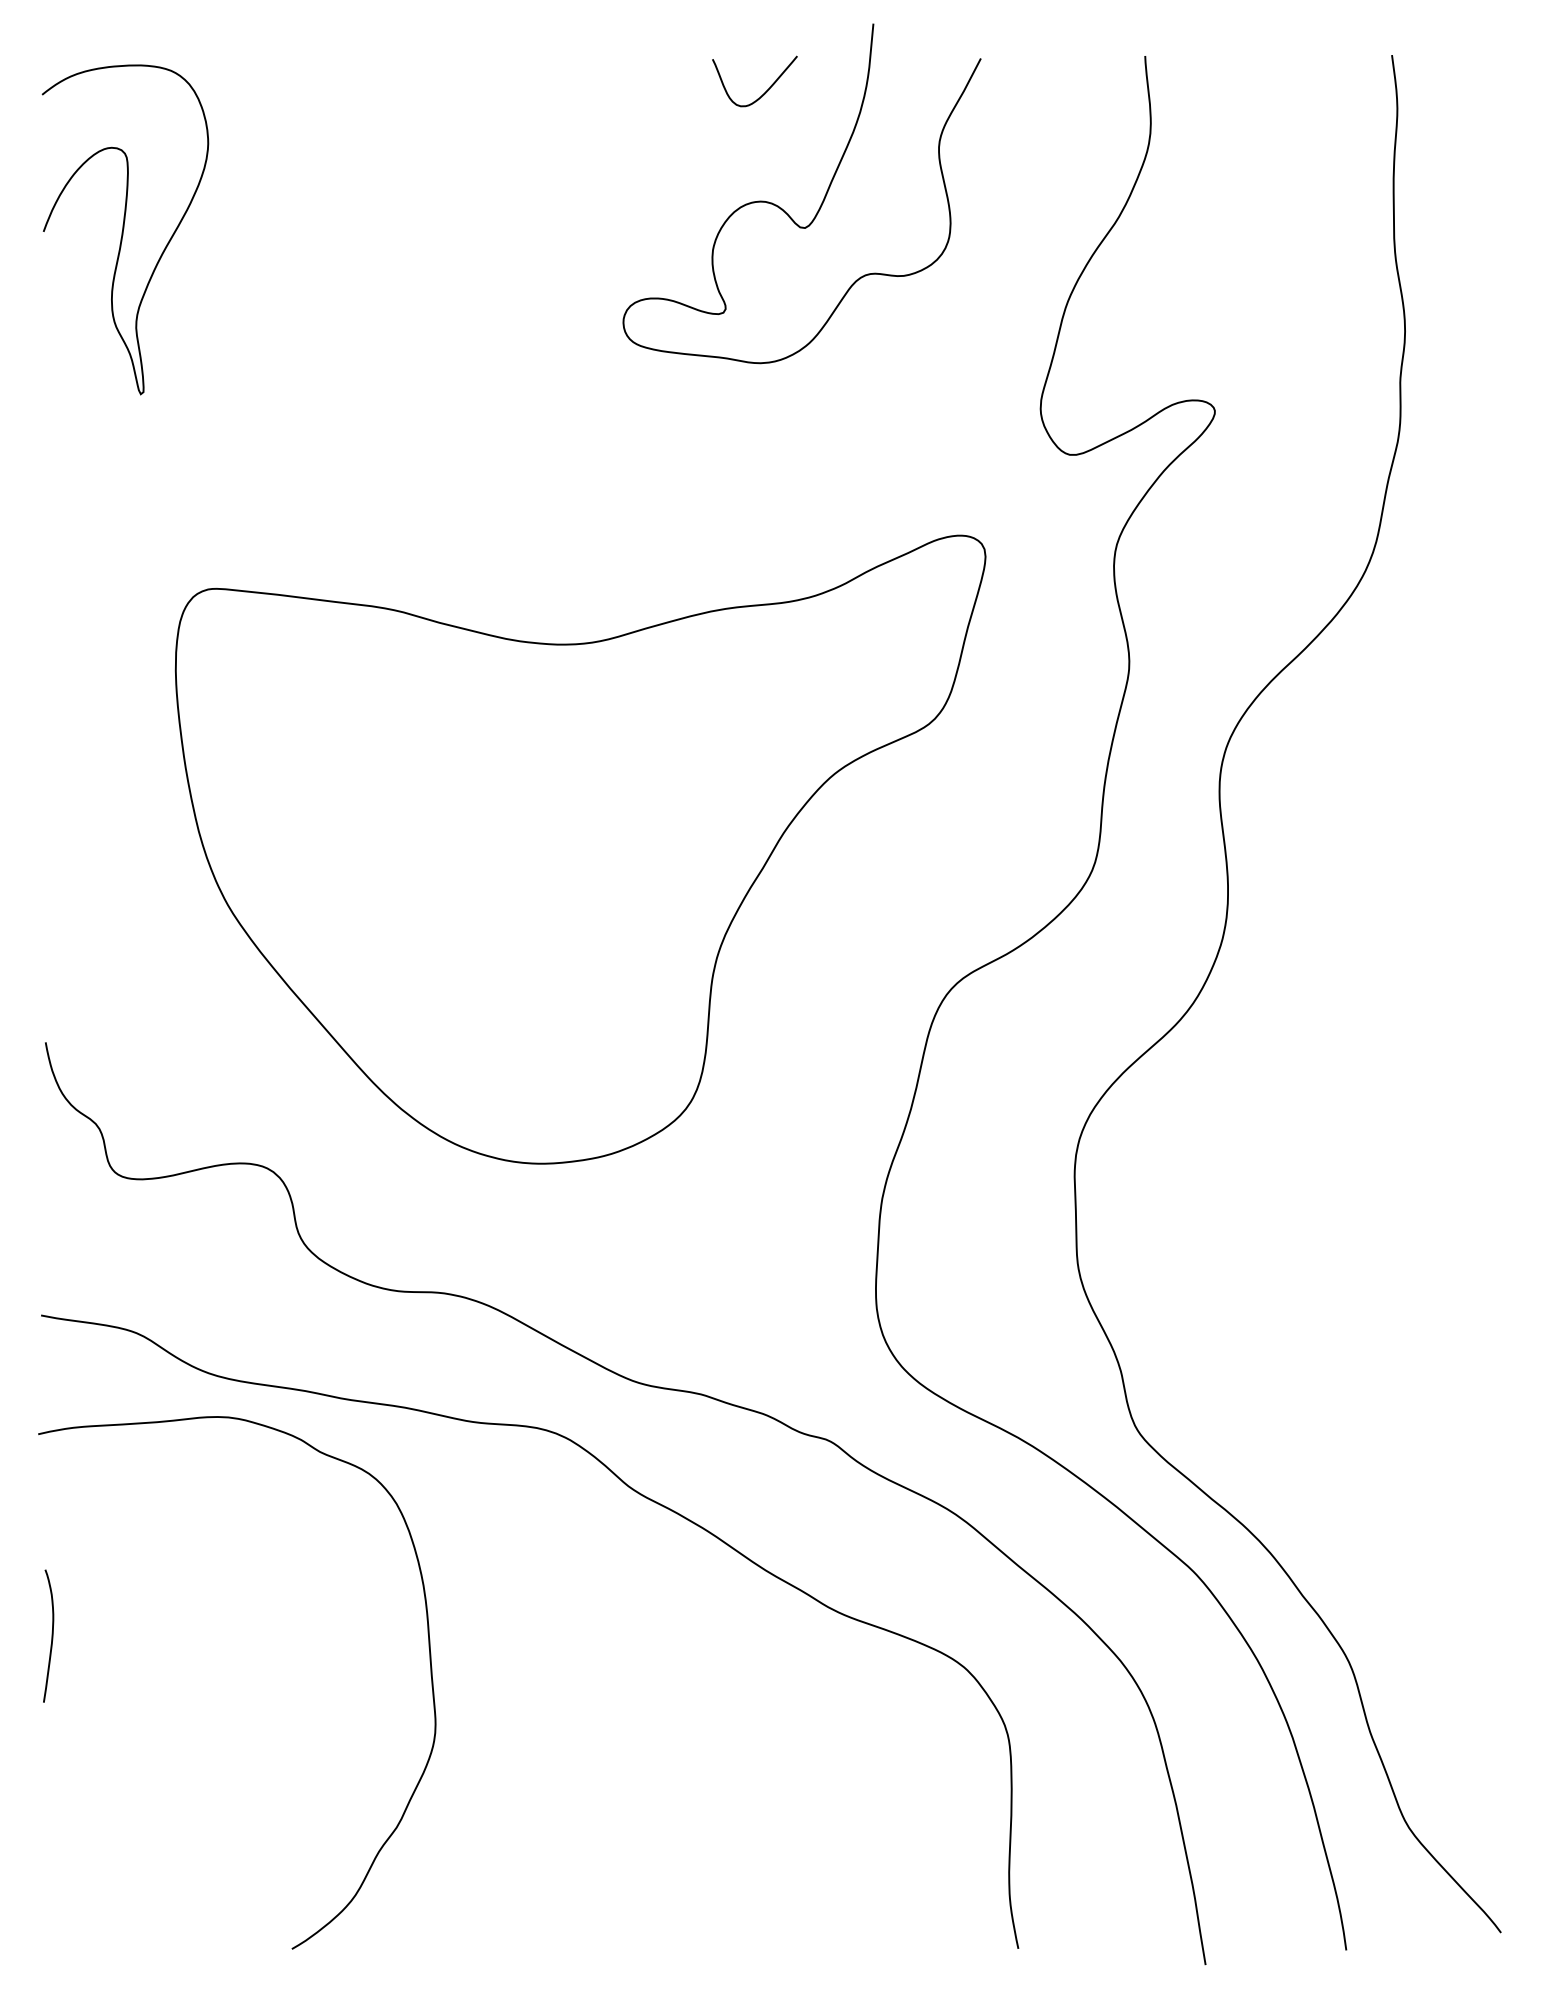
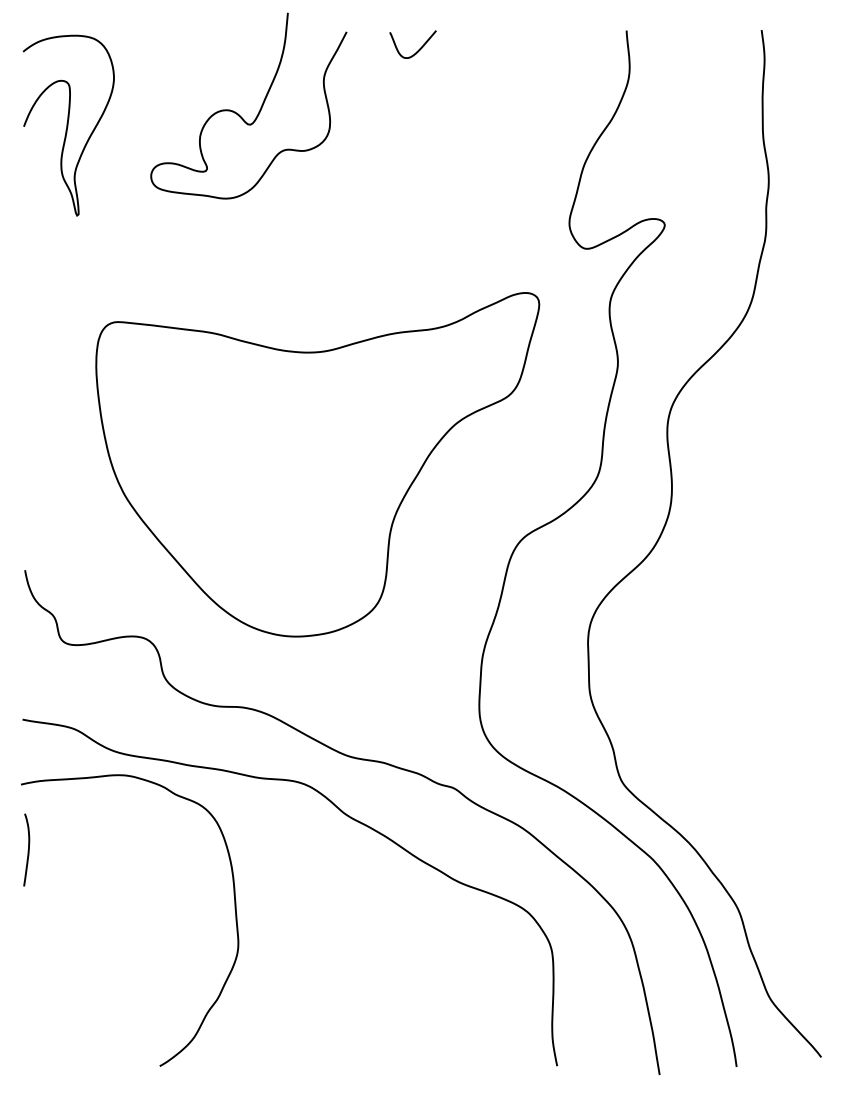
curve: (819, 203) -> (258, 111), moved
curve: (50, 1636) -> (27, 850), moved

